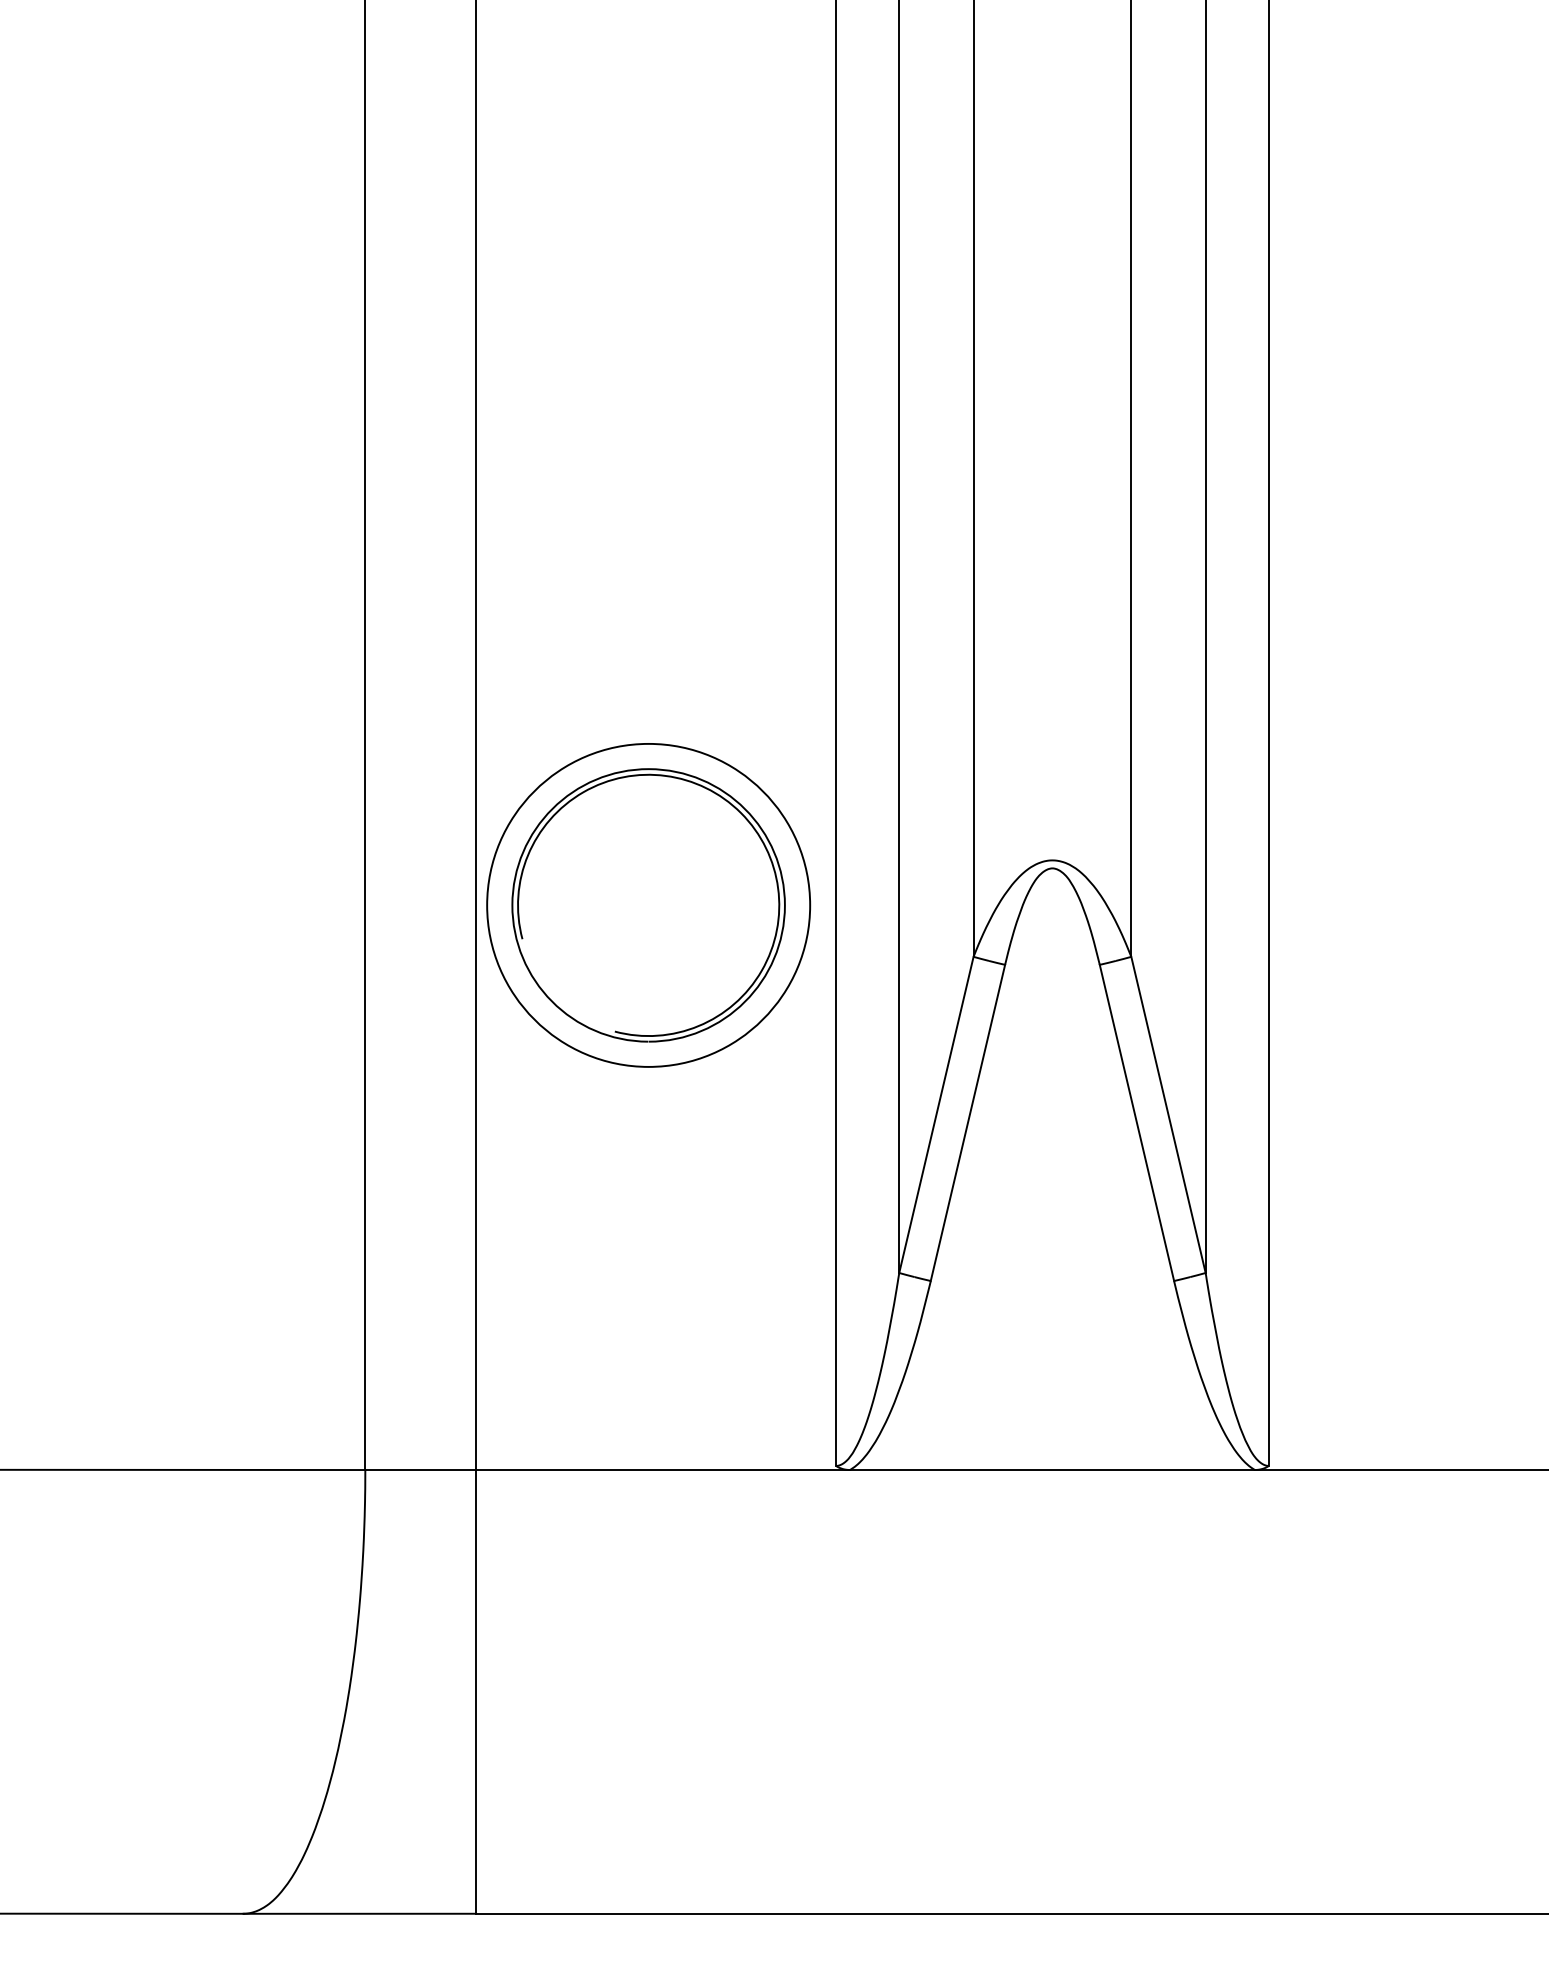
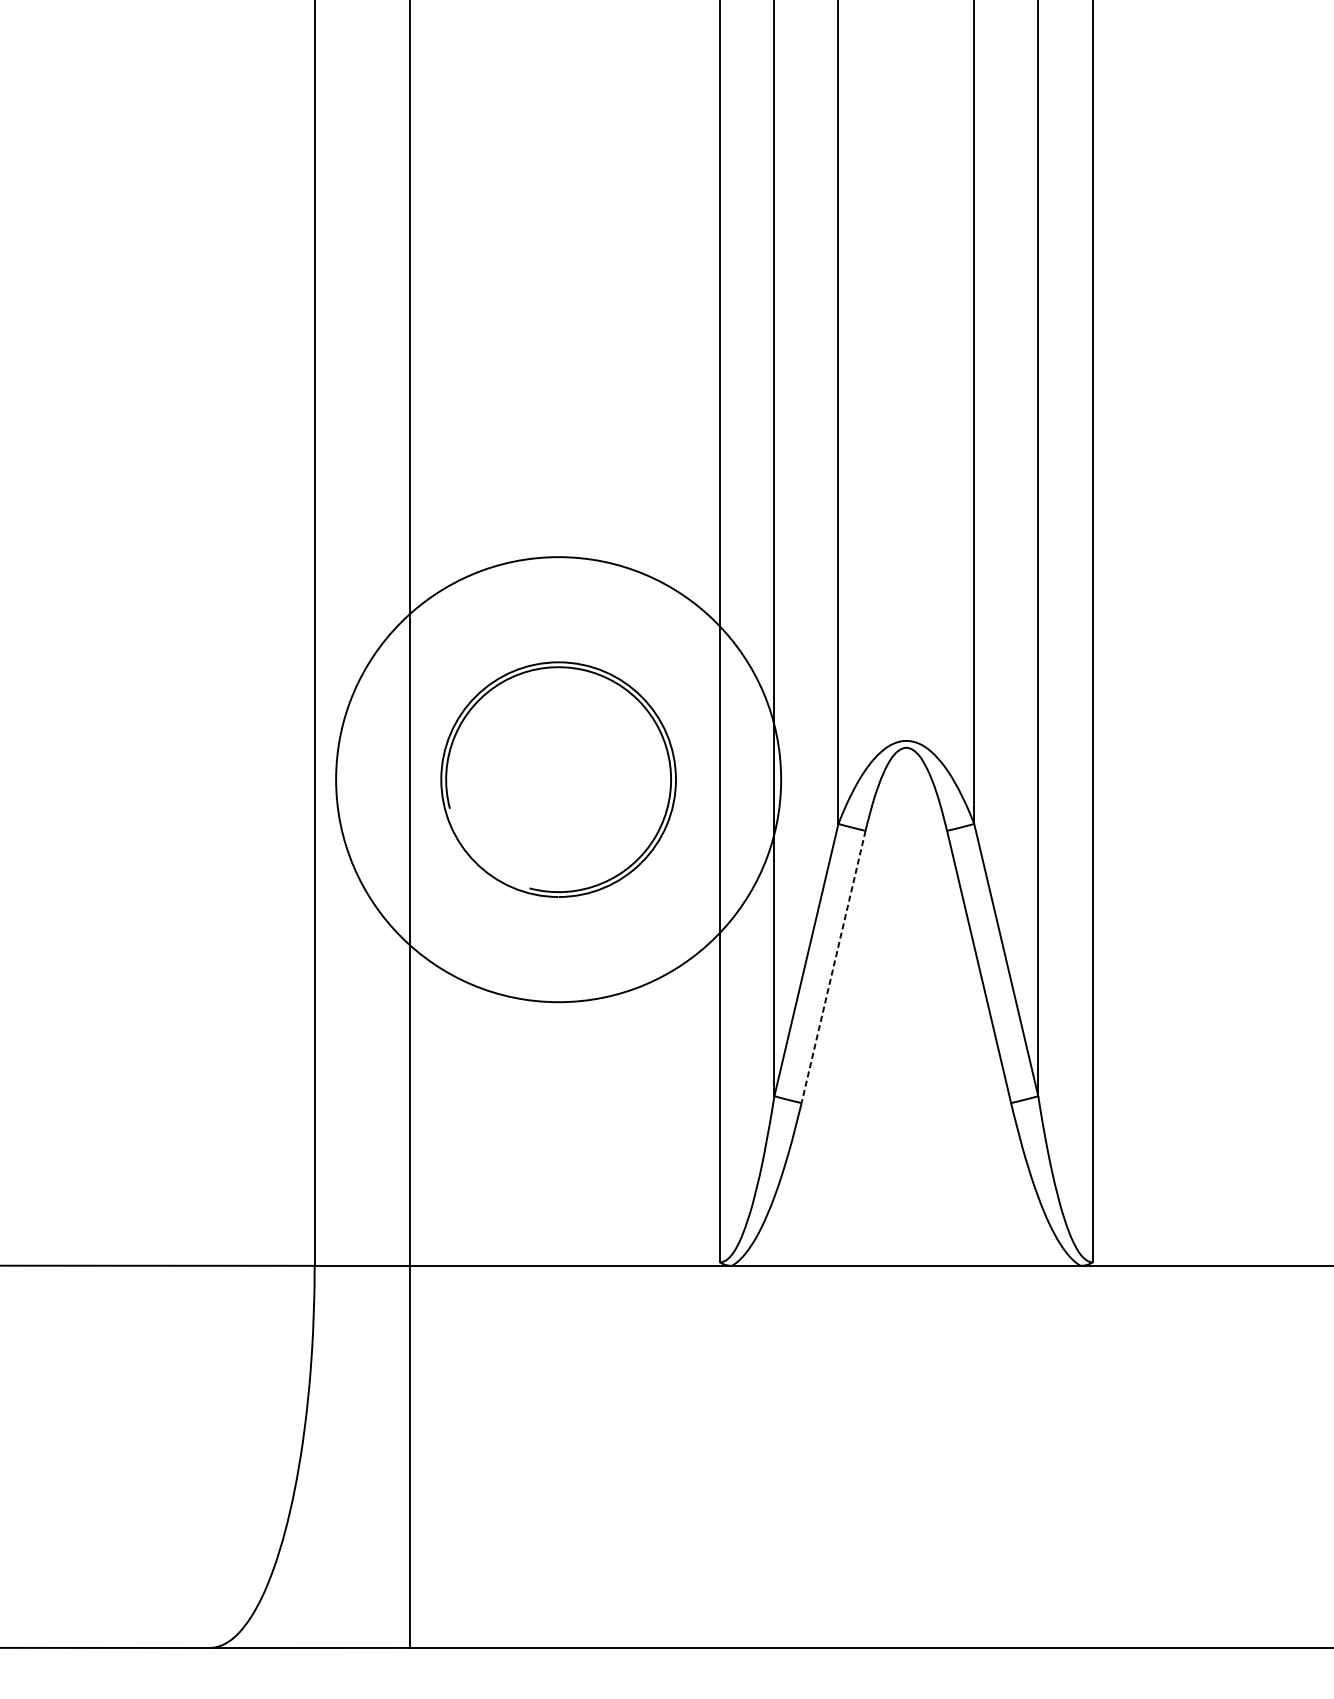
circle: (648, 904) -> (558, 778), size x1.6
line: (967, 1123) -> (833, 967), solid -> dashed

